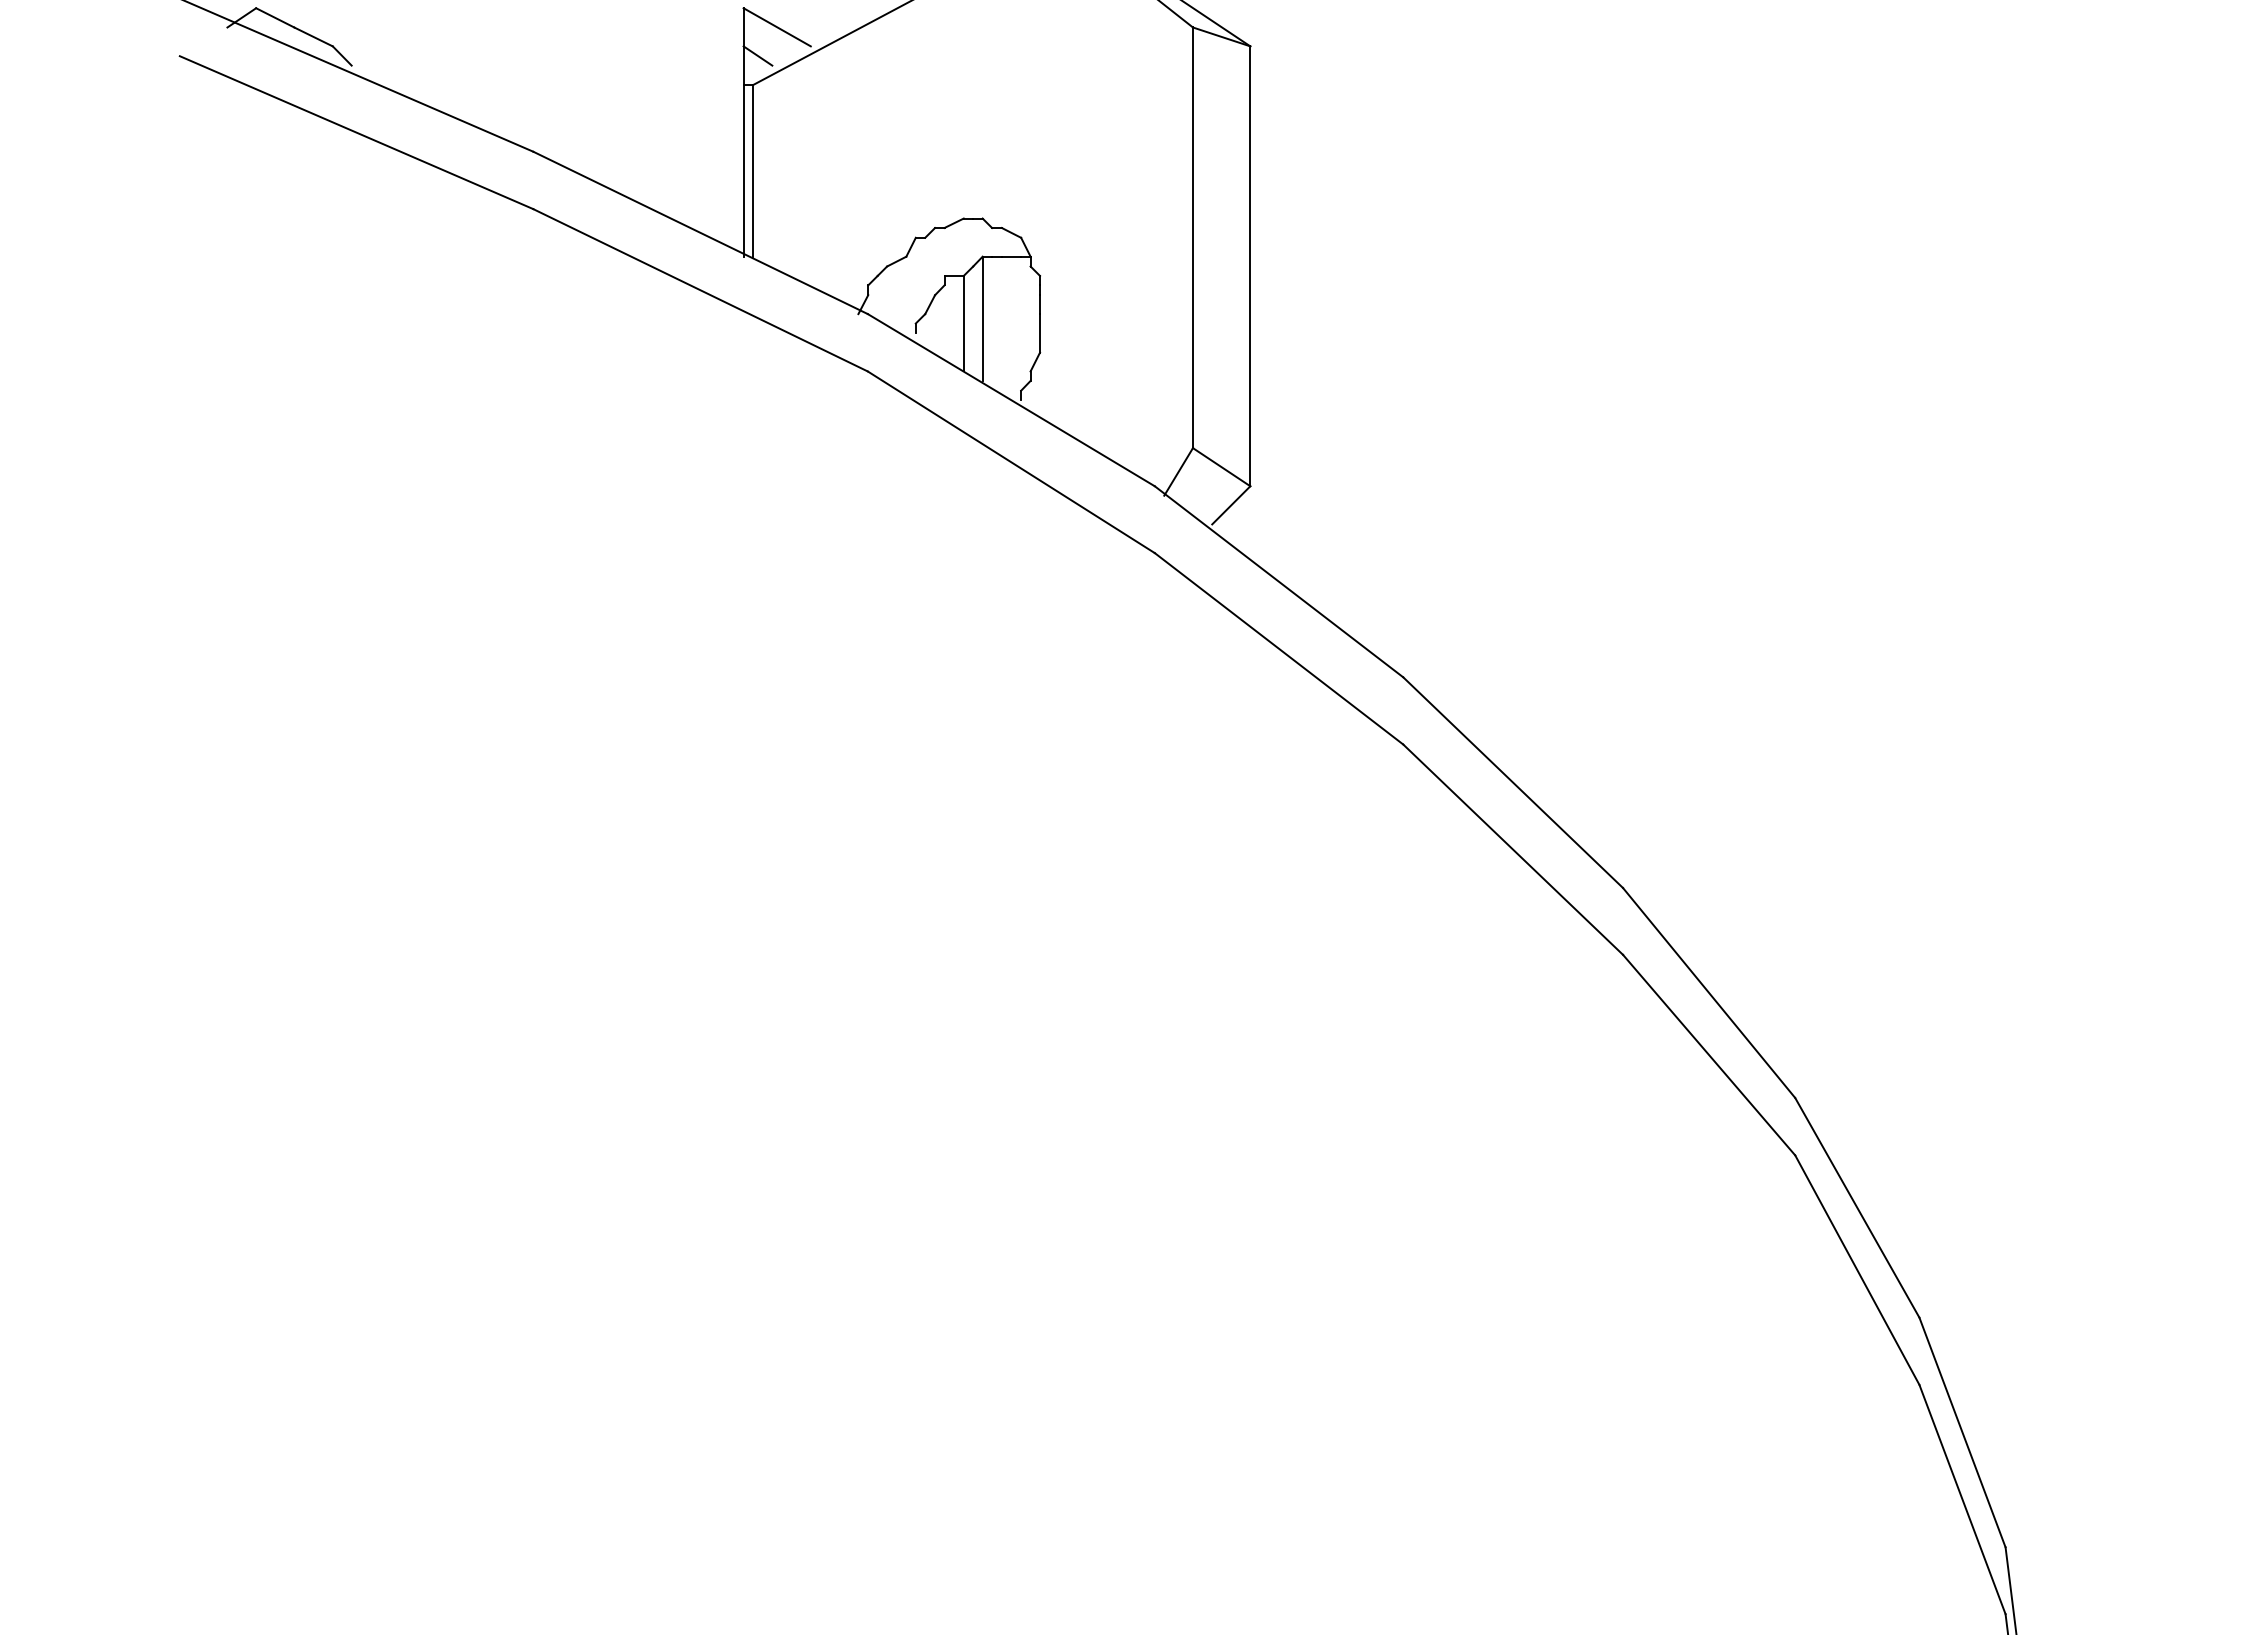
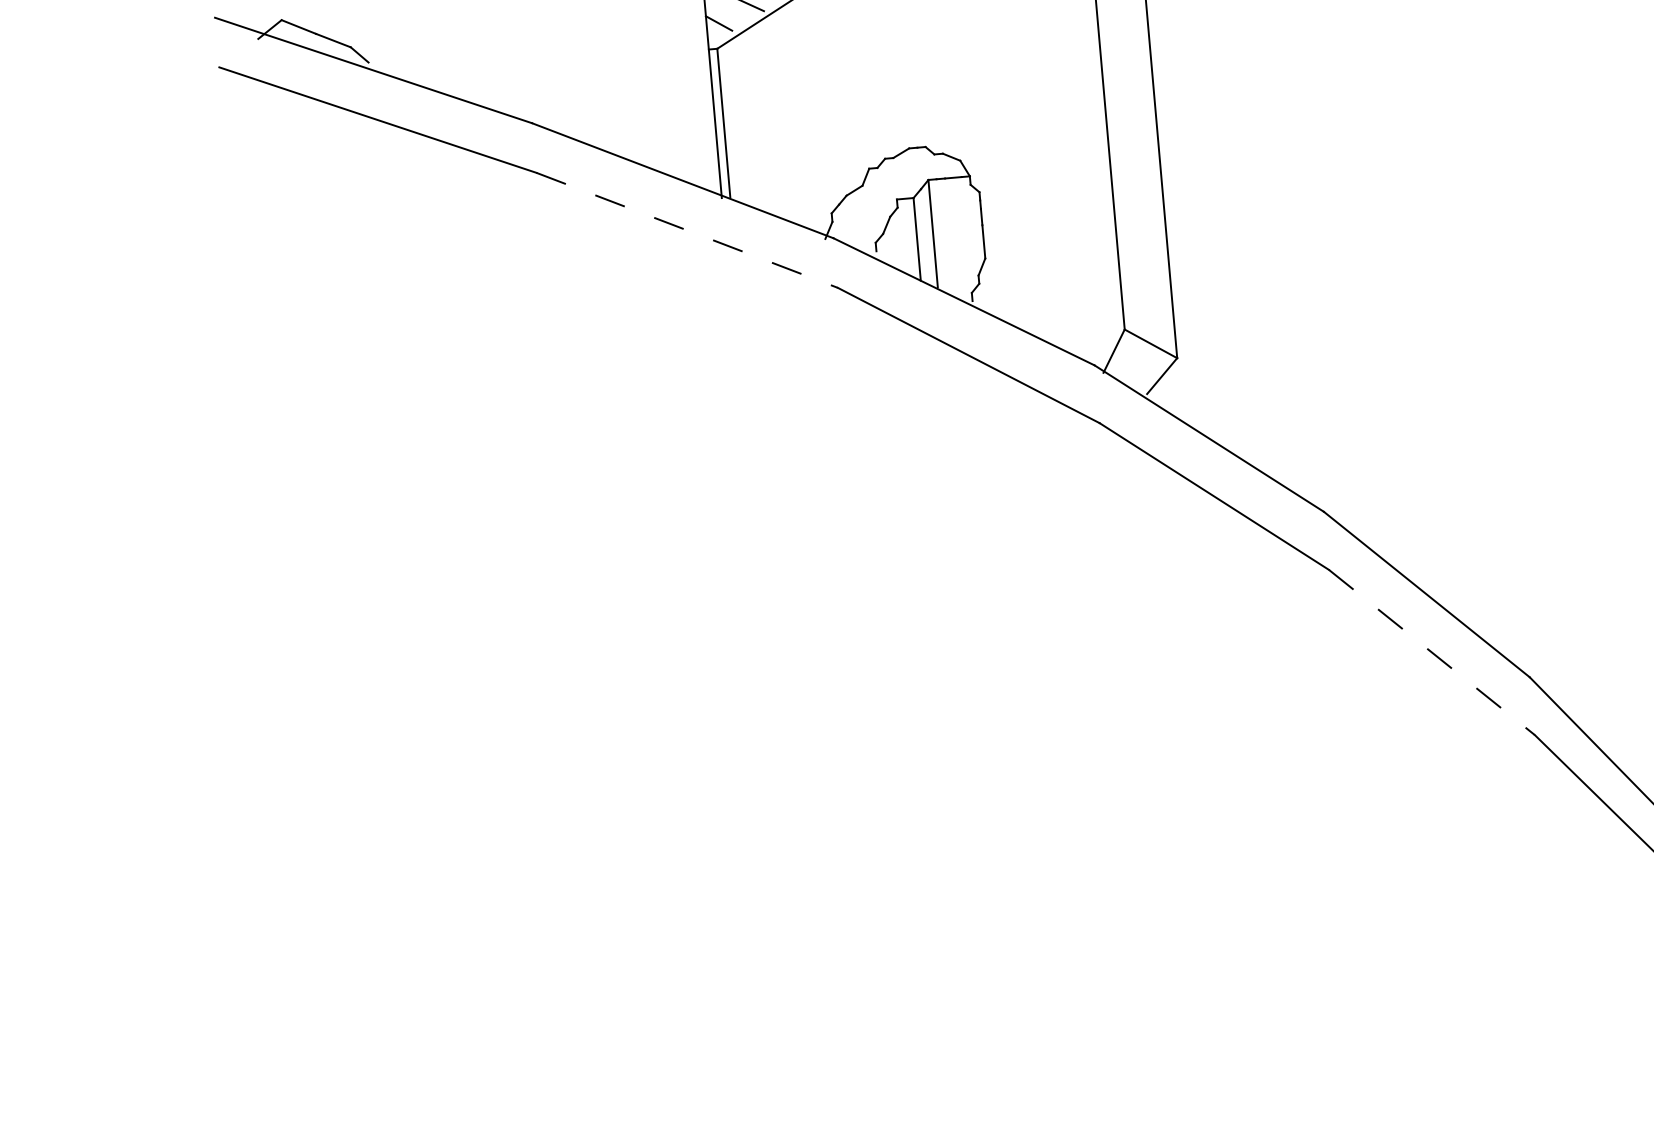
line: (700, 290) -> (687, 230), solid -> dashed
line: (1513, 850) -> (1432, 653), solid -> dashed

